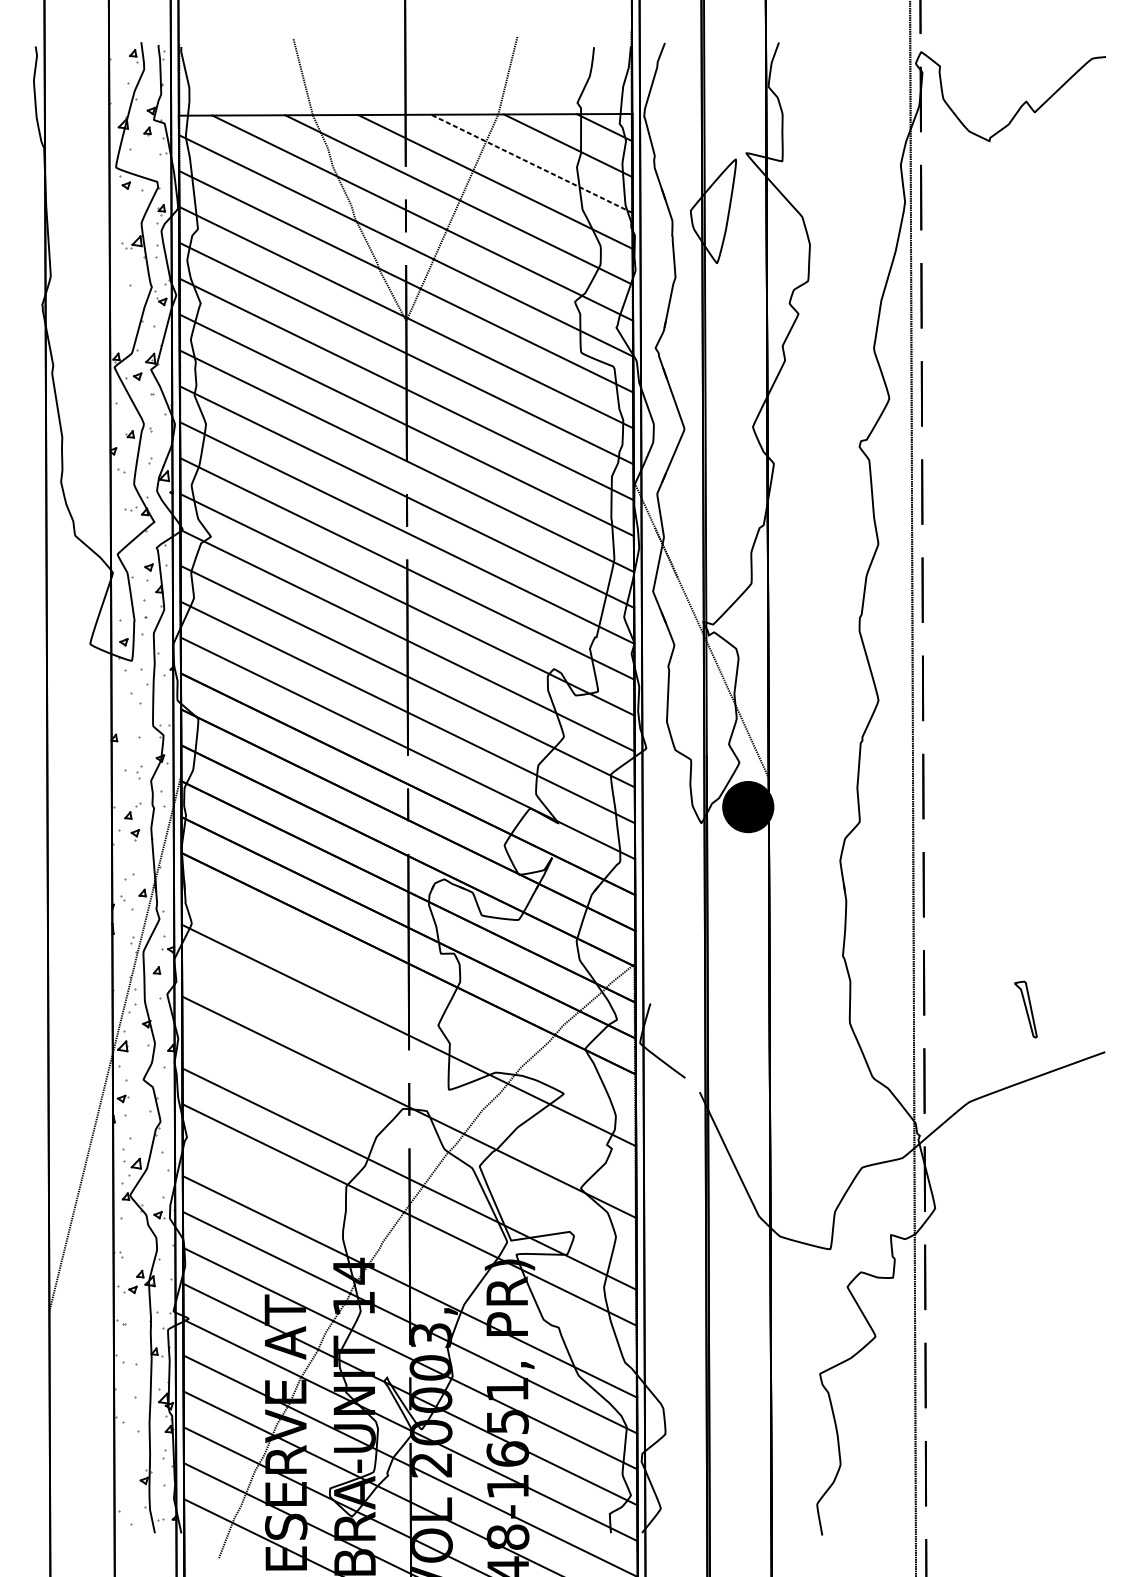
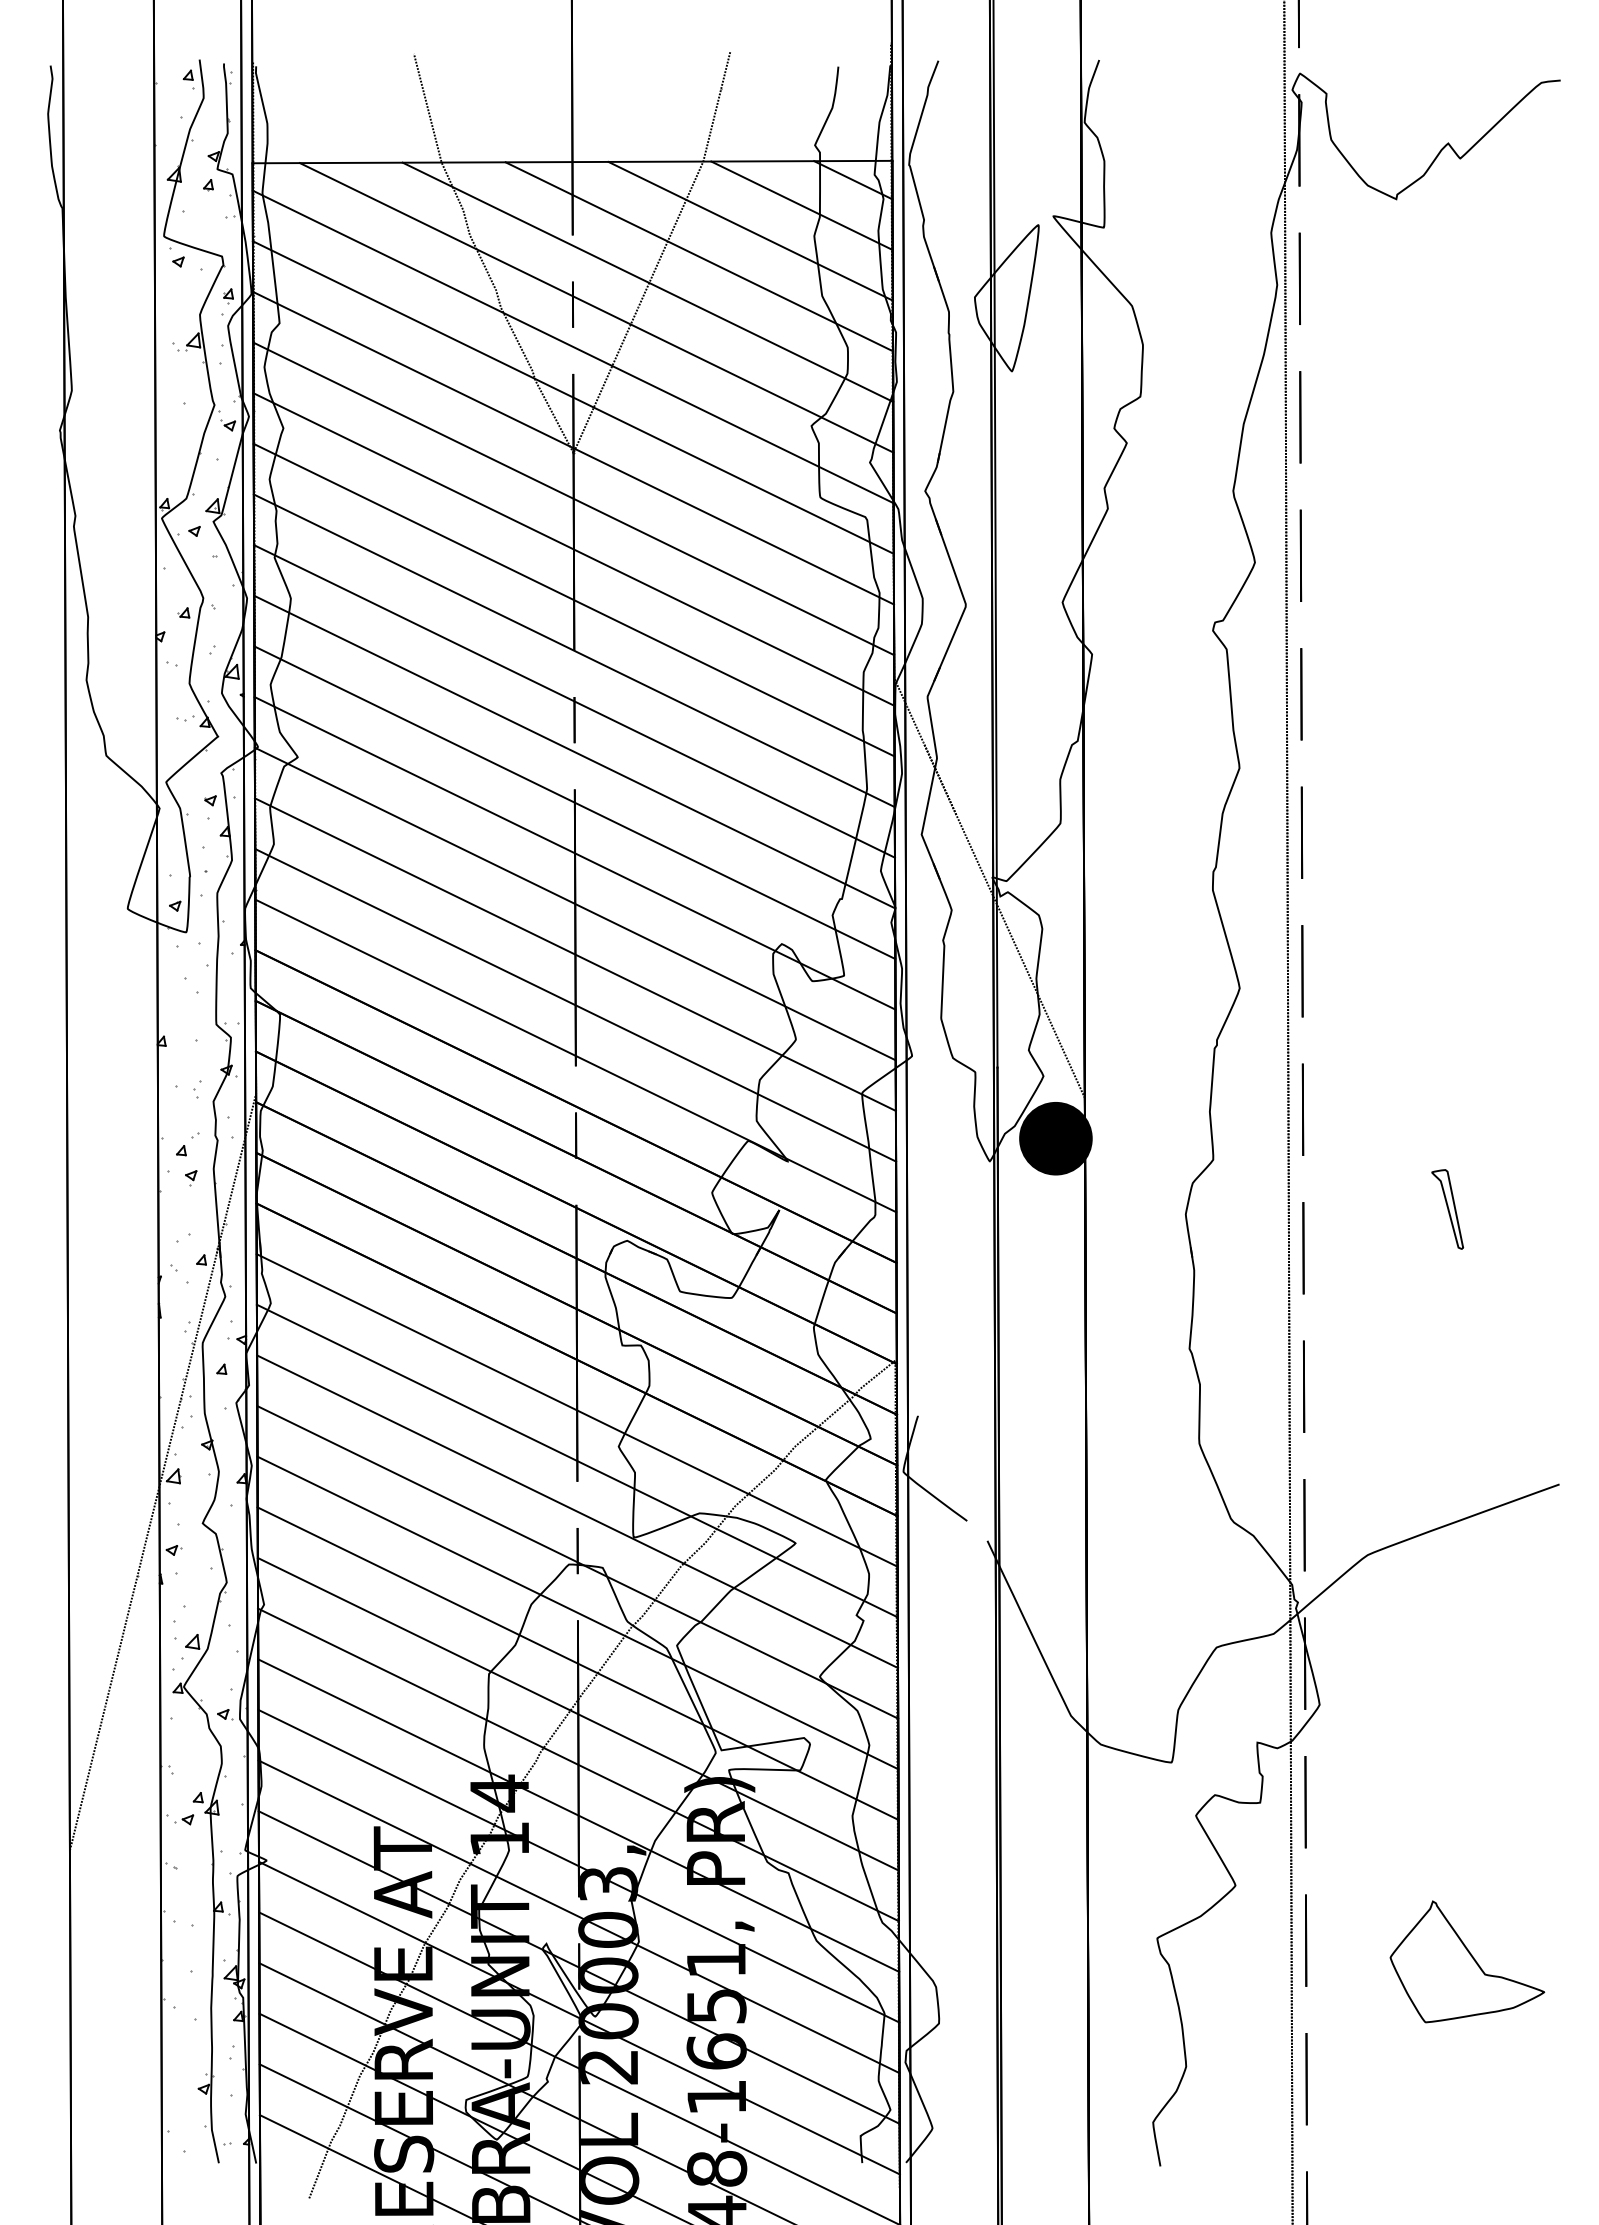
line: (531, 164) -> (750, 231), dashed -> solid
line: (408, 999) -> (576, 1410), added
part: (1025, 1009) -> (1447, 1209), moved
line: (409, 1071) -> (577, 1511), added
line: (409, 1142) -> (577, 1612), added
line: (409, 1250) -> (578, 1764), added
part: (1039, 1390) -> (1467, 1961), added

